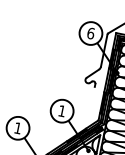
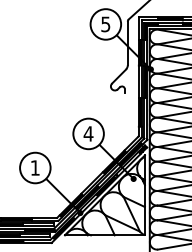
text: (90, 33) -> (105, 24), 6 -> 5
text: (62, 110) -> (88, 133), 1 -> 4

